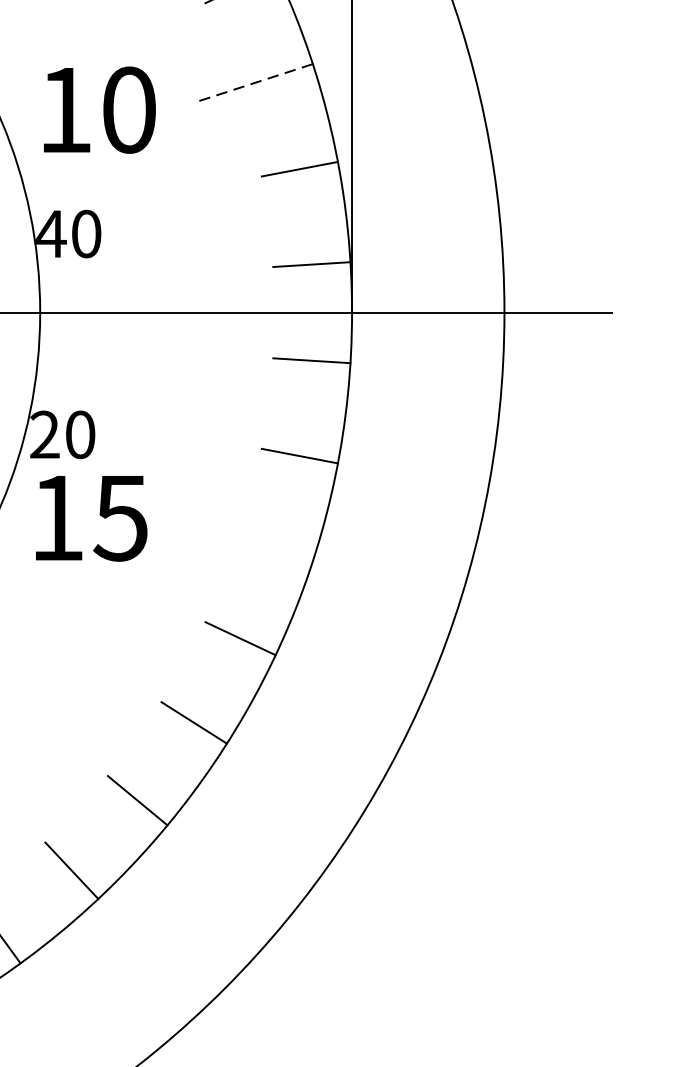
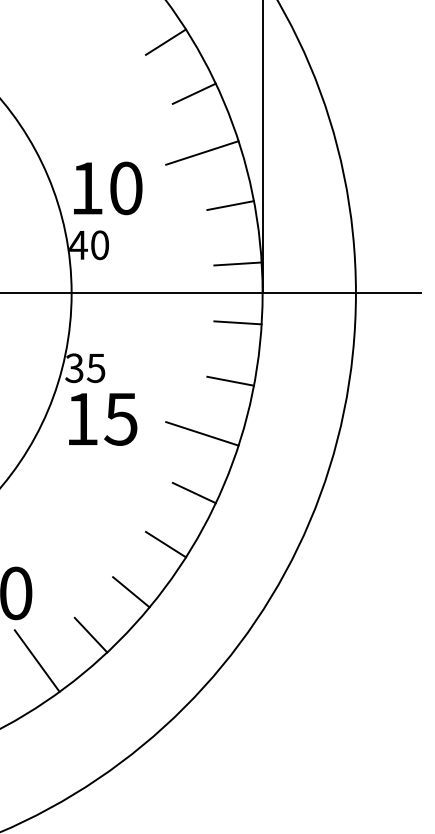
line: (252, 84) -> (201, 153), dashed -> solid
text: (100, 110) -> (108, 188), moved
text: (62, 435) -> (85, 368), 20 -> 35
line: (253, 541) -> (202, 433), added

